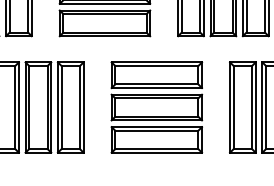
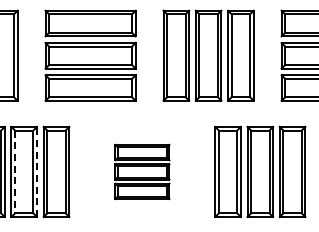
line: (51, 107) -> (37, 171), solid -> dashed
part: (157, 107) -> (142, 171), size x0.6
line: (29, 108) -> (15, 172), solid -> dashed

